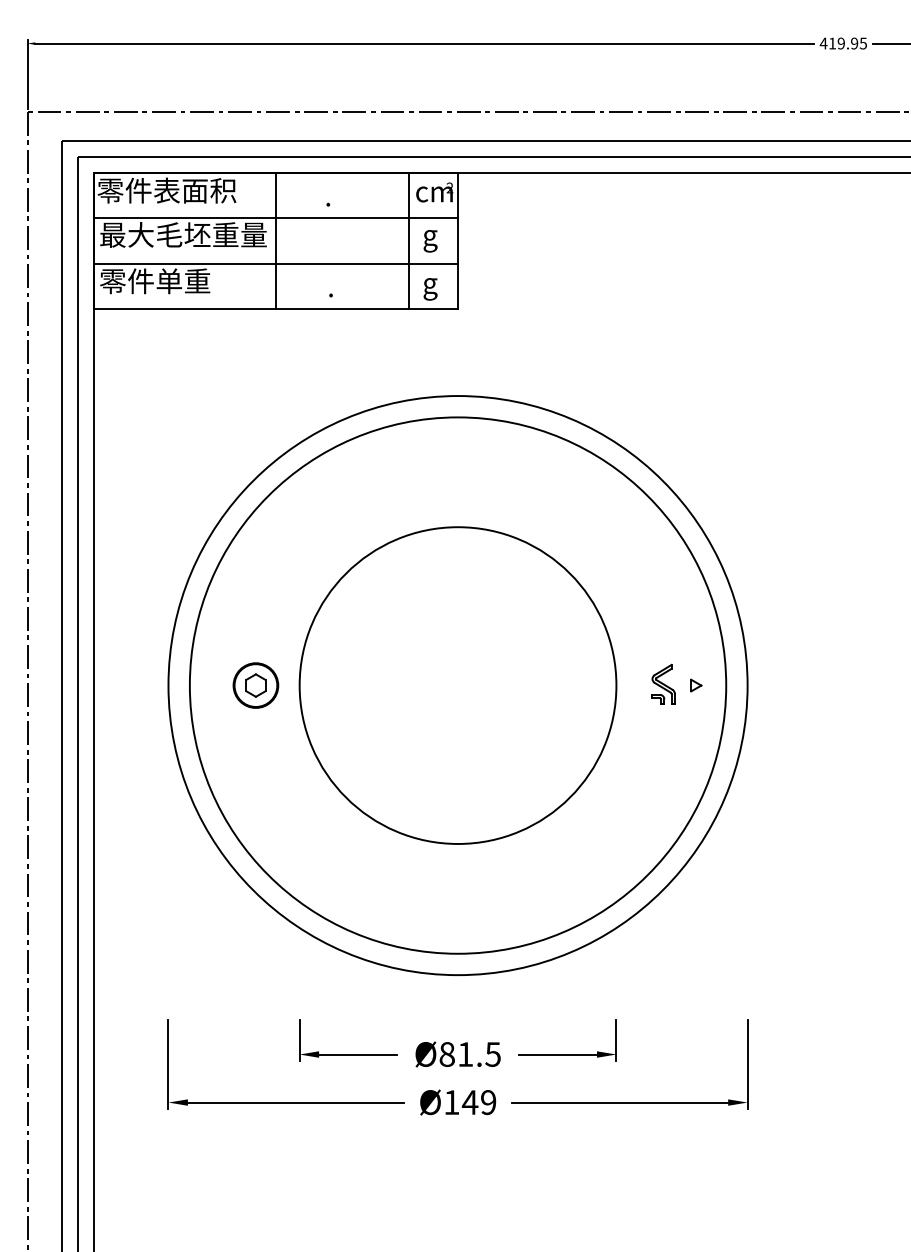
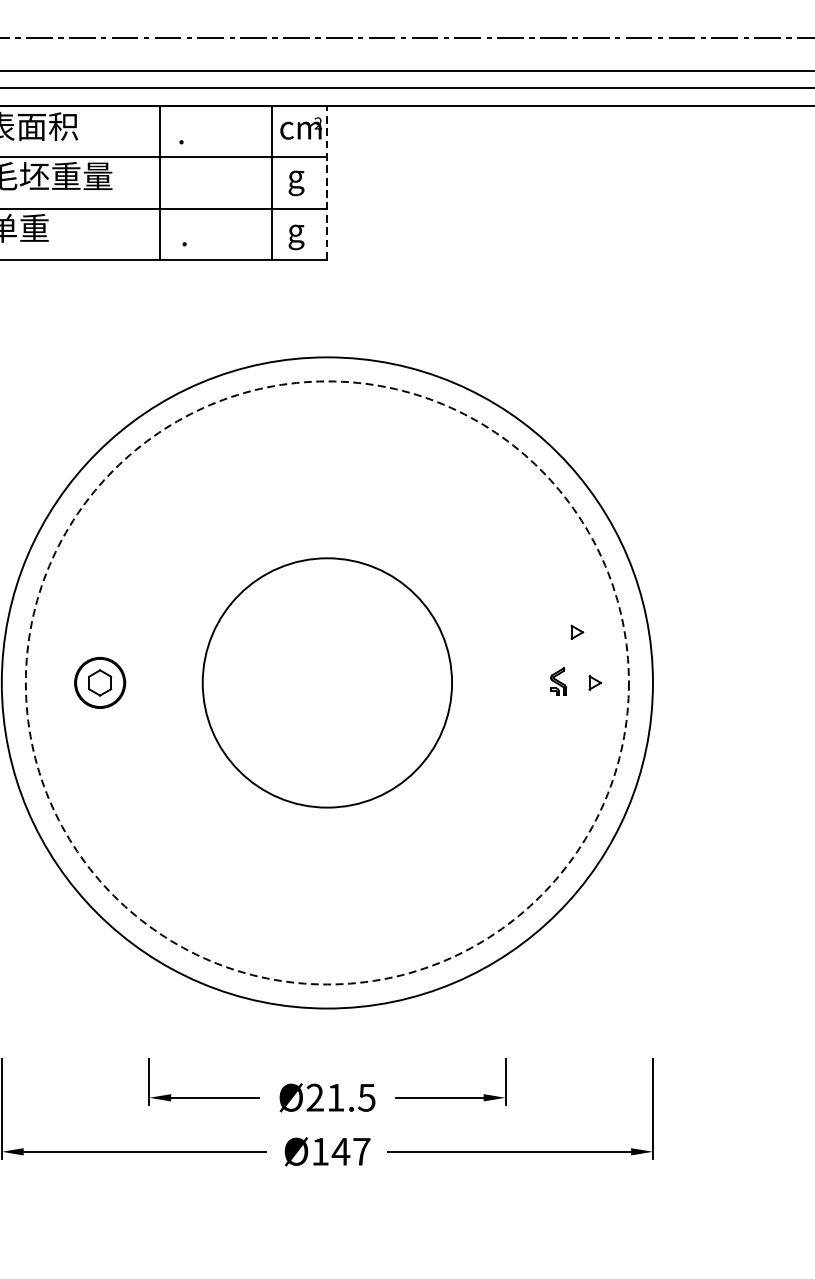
line: (276, 240) -> (160, 182), moved
line: (458, 240) -> (327, 182), solid -> dashed
part: (680, 640) -> (577, 632), added
part: (663, 683) -> (558, 680), size x0.6
circle: (457, 685) -> (326, 682), size x0.7
circle: (457, 685) -> (326, 682), solid -> dashed
text: (446, 1054) -> (314, 1097), 81.5 -> 21.5
text: (488, 1102) -> (361, 1151), 149 -> 147

